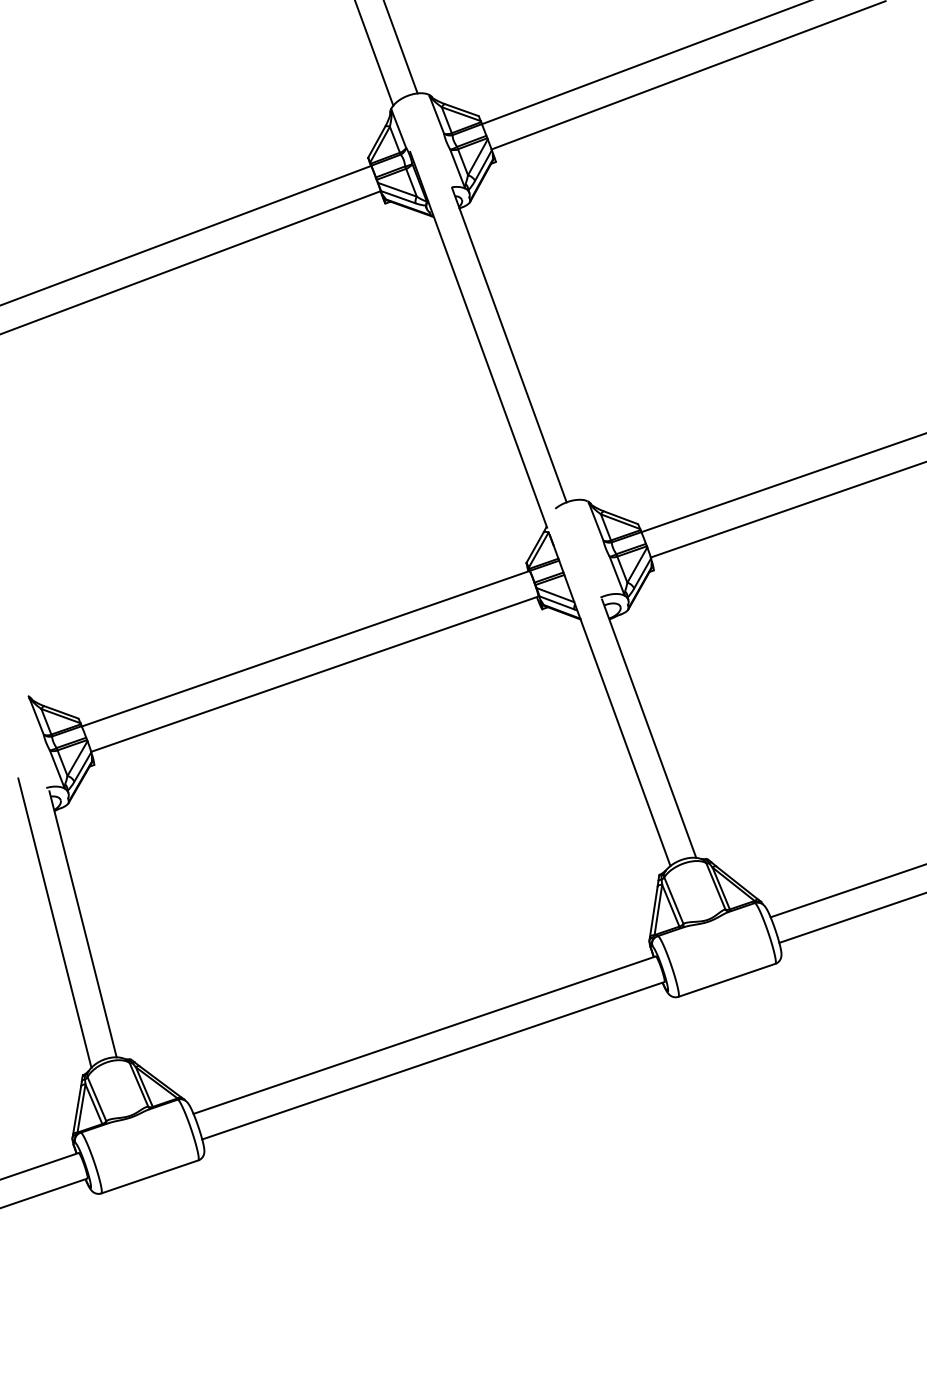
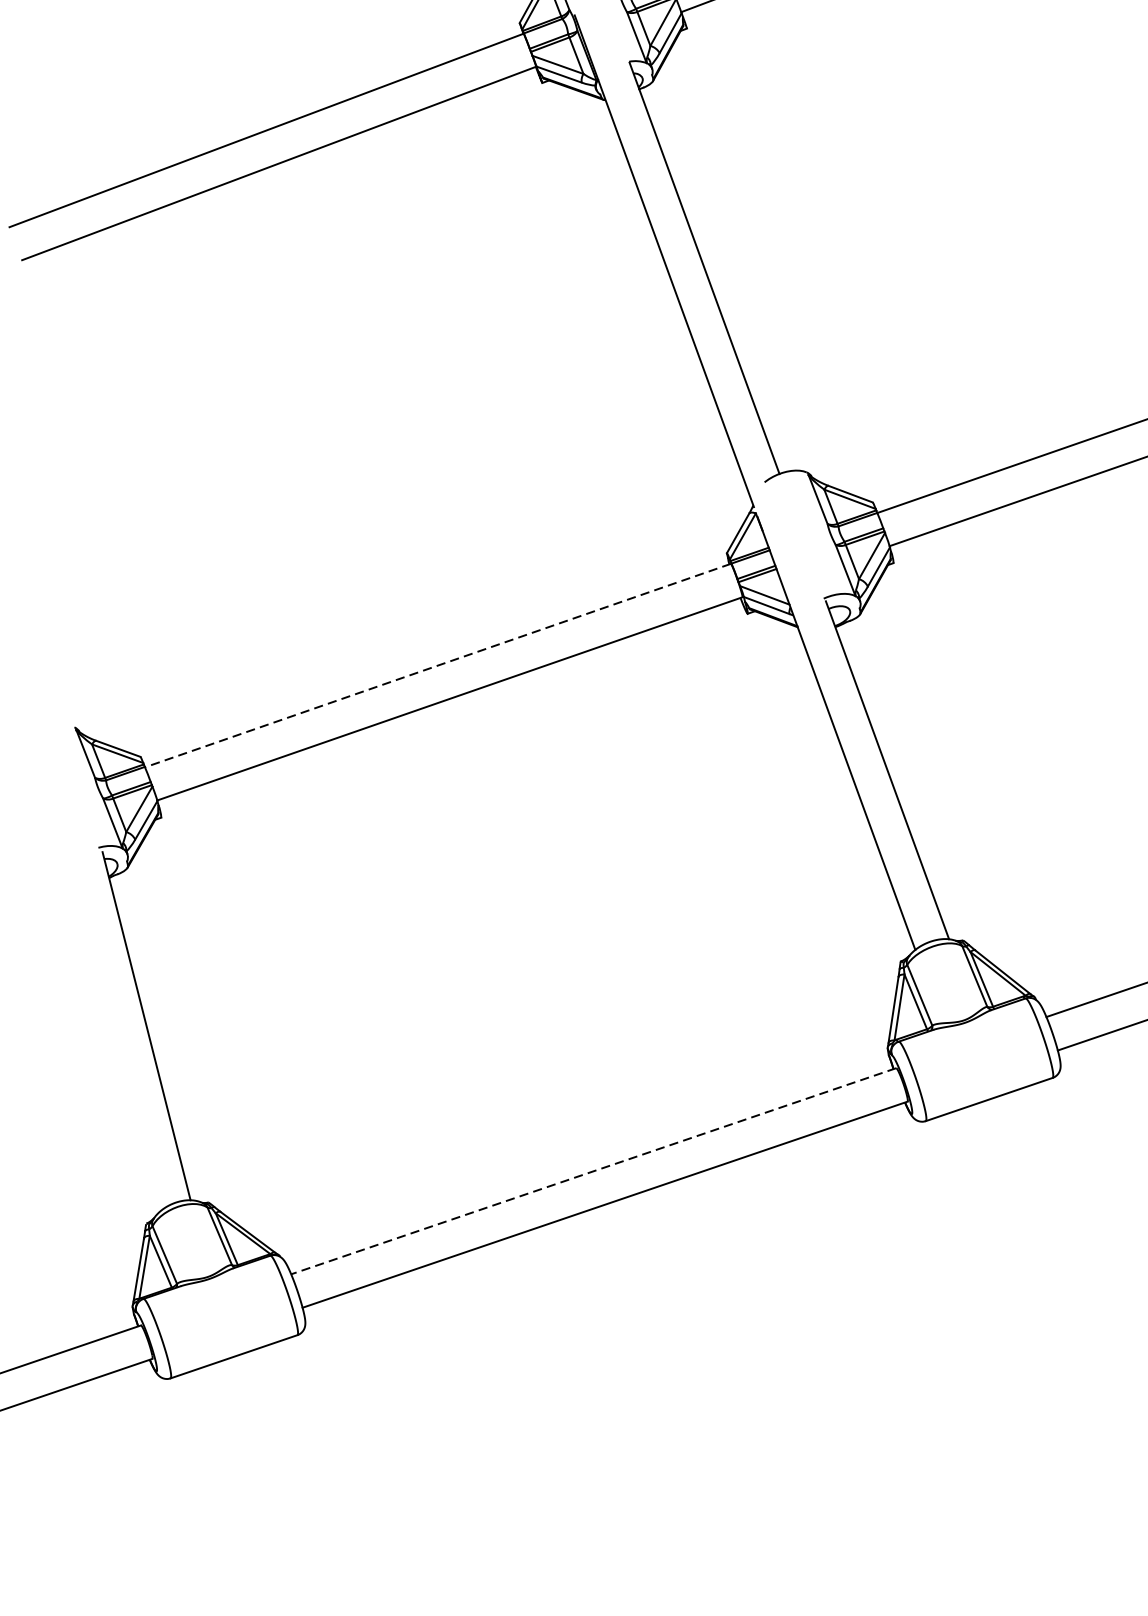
line: (305, 648) -> (437, 665), solid -> dashed
line: (54, 922) -> (109, 1023), removed
line: (424, 1035) -> (593, 1171), solid -> dashed

